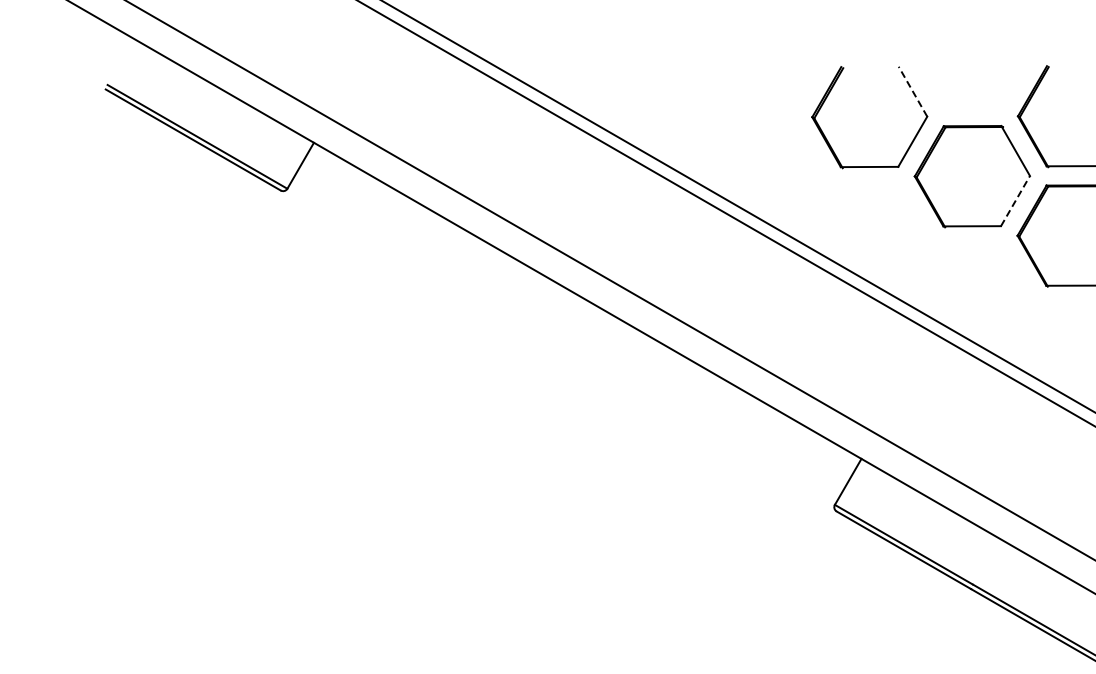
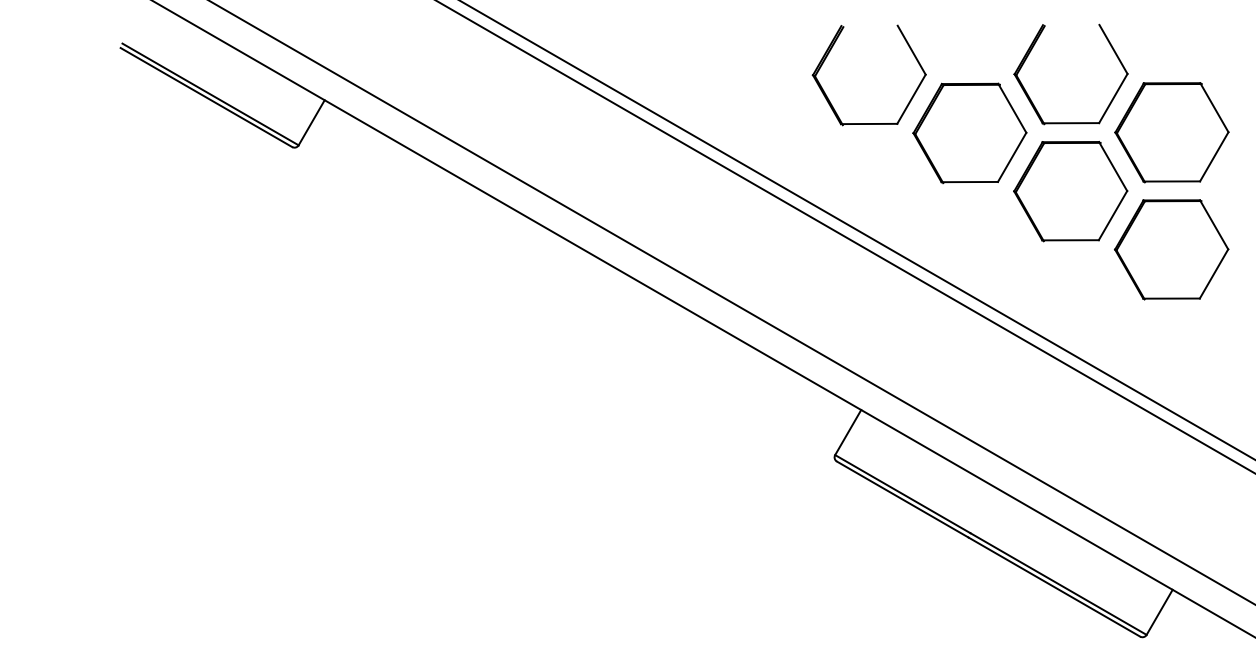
line: (912, 90) -> (911, 49), dashed -> solid
line: (1015, 200) -> (1012, 156), dashed -> solid

